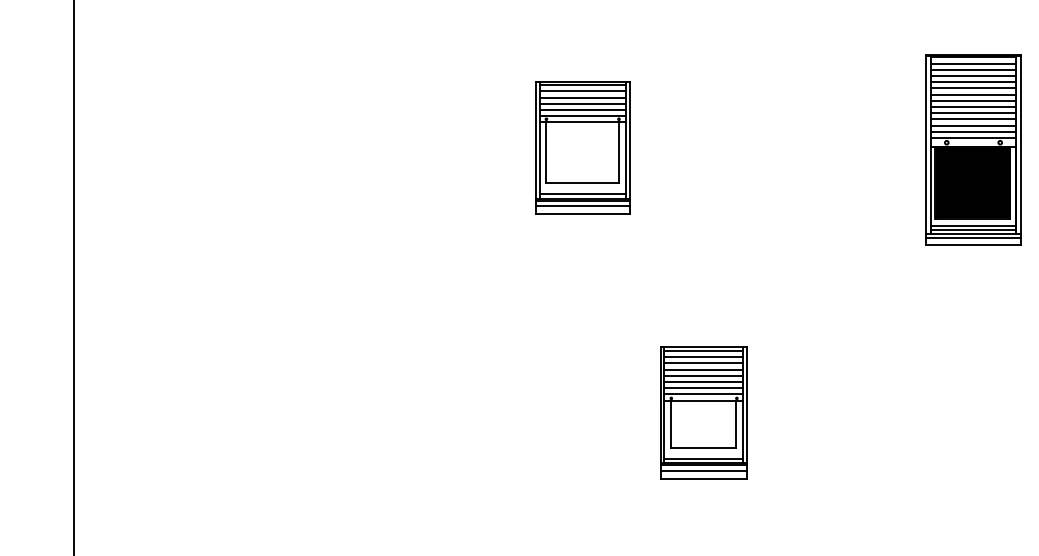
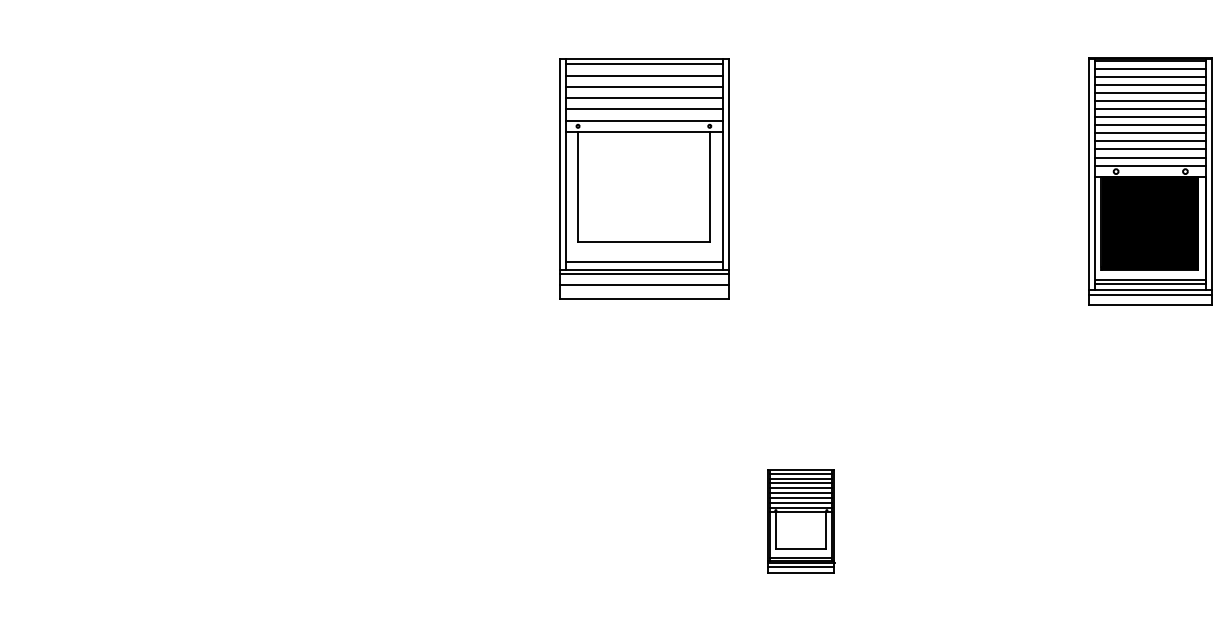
part: (582, 147) -> (643, 177), size x1.4
part: (703, 412) -> (800, 521), size x0.6

